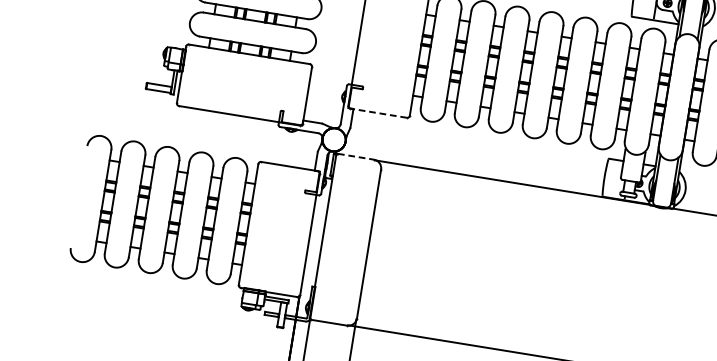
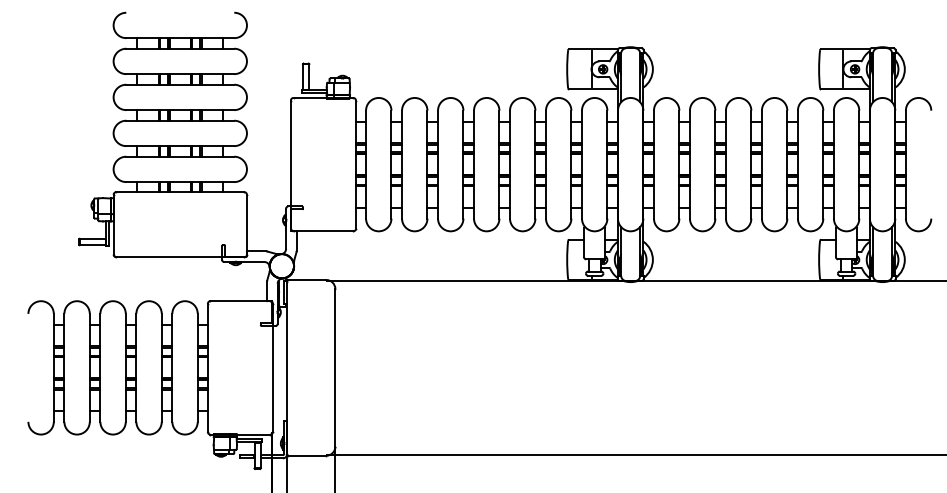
line: (378, 113) -> (323, 231), dashed -> solid
line: (356, 157) -> (307, 280), dashed -> solid

